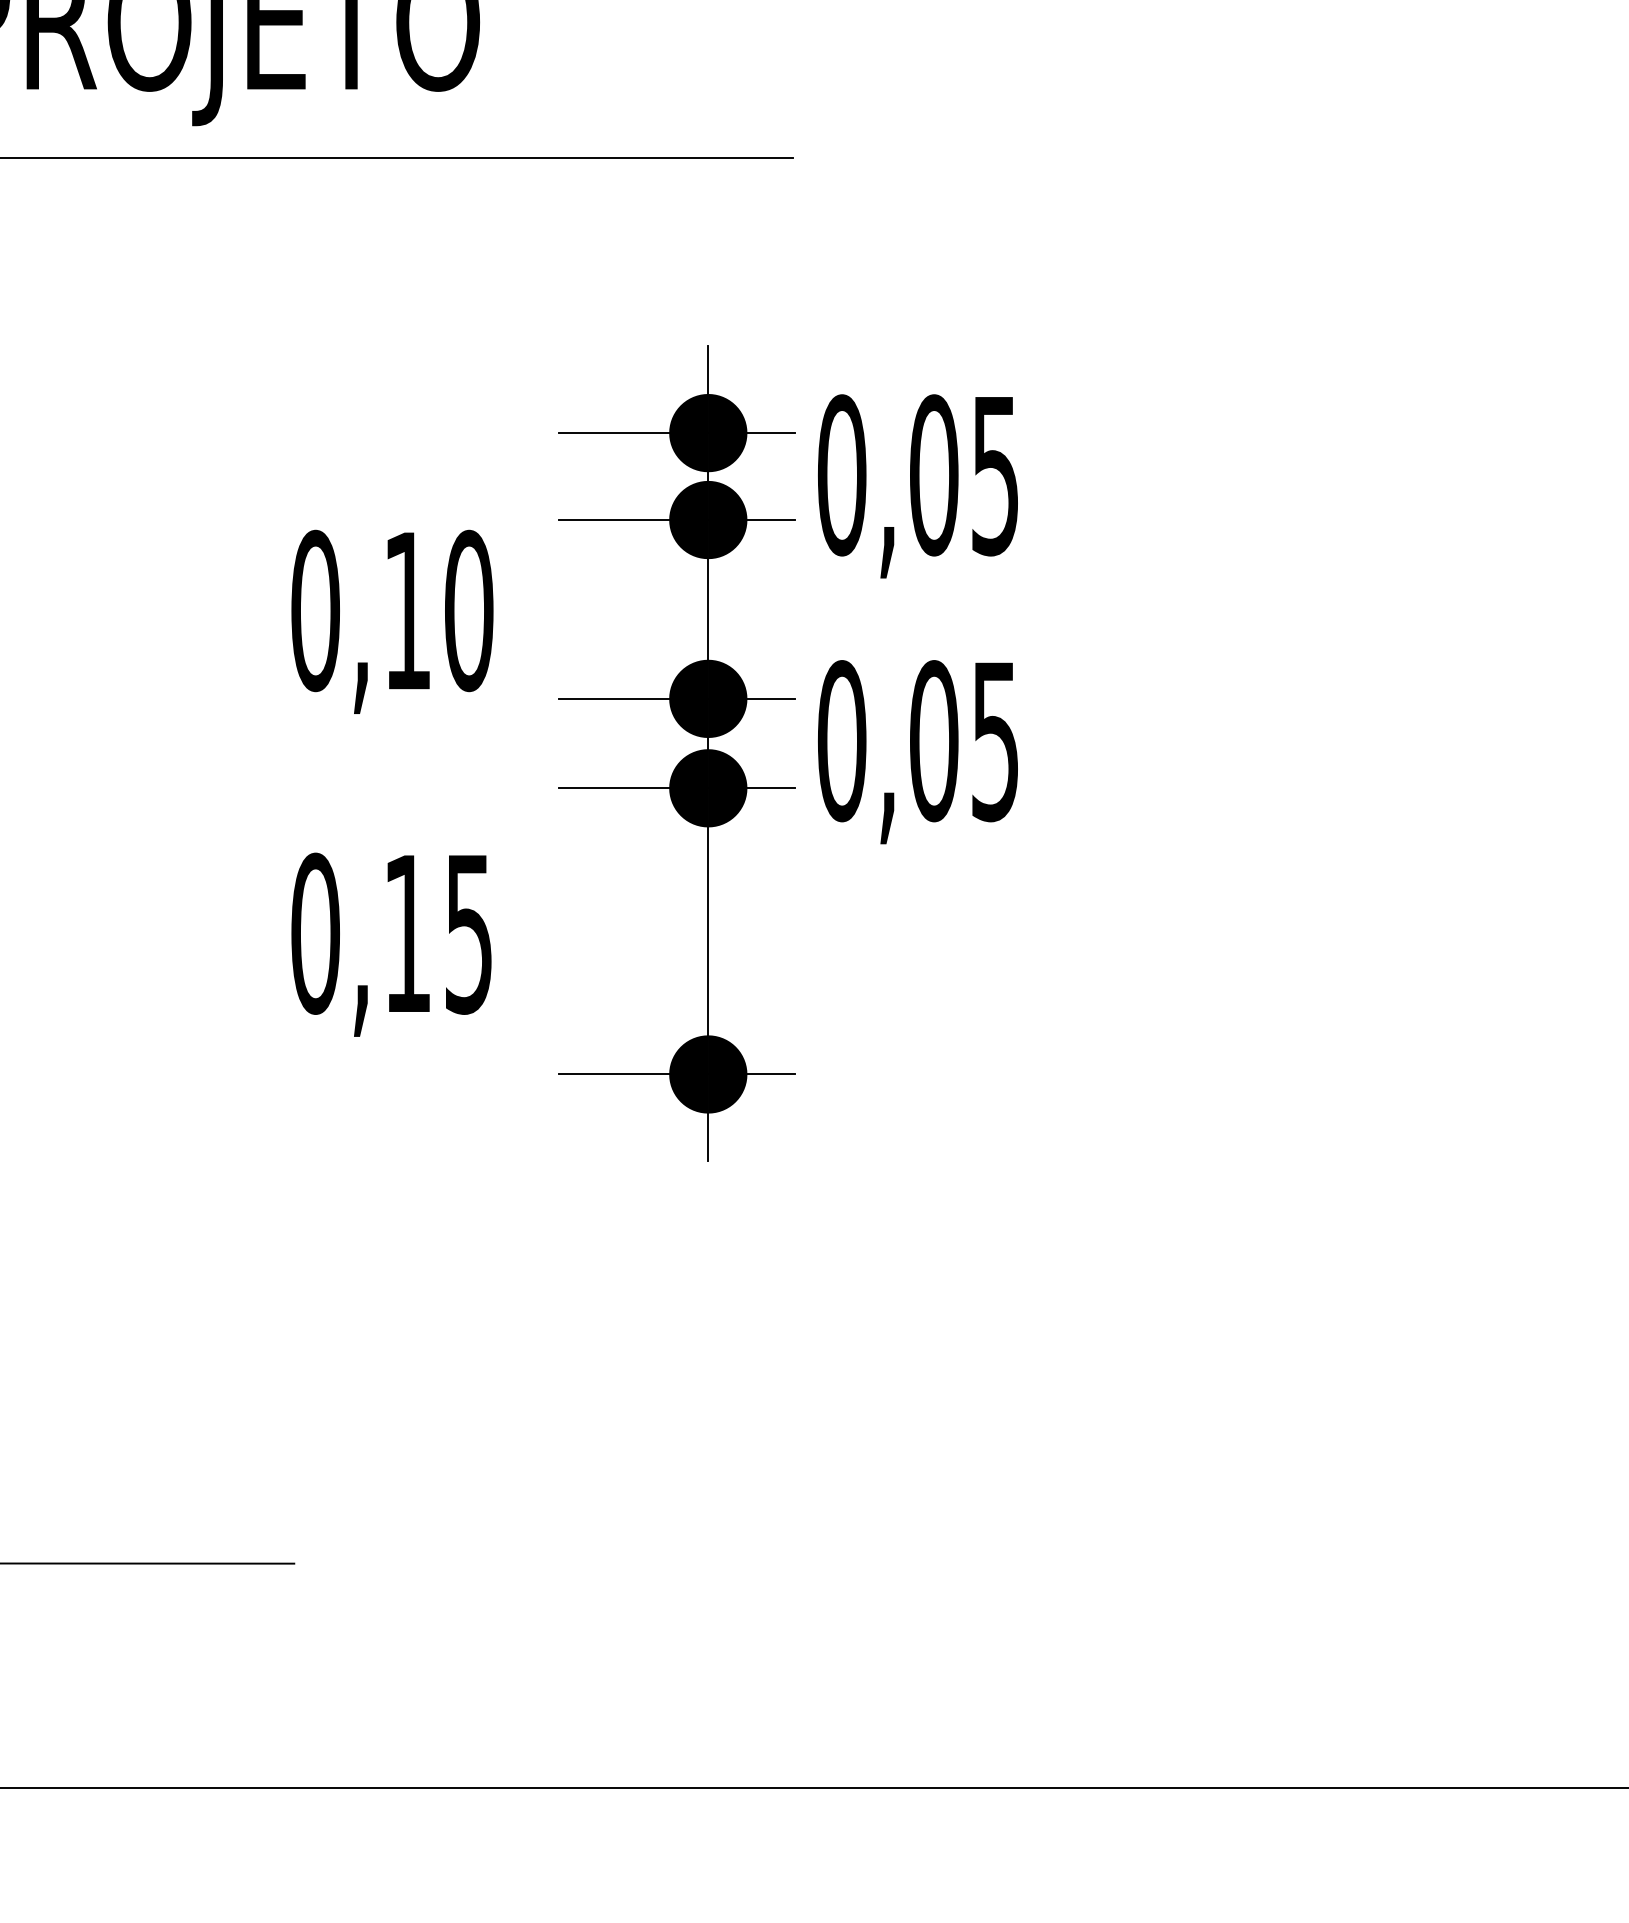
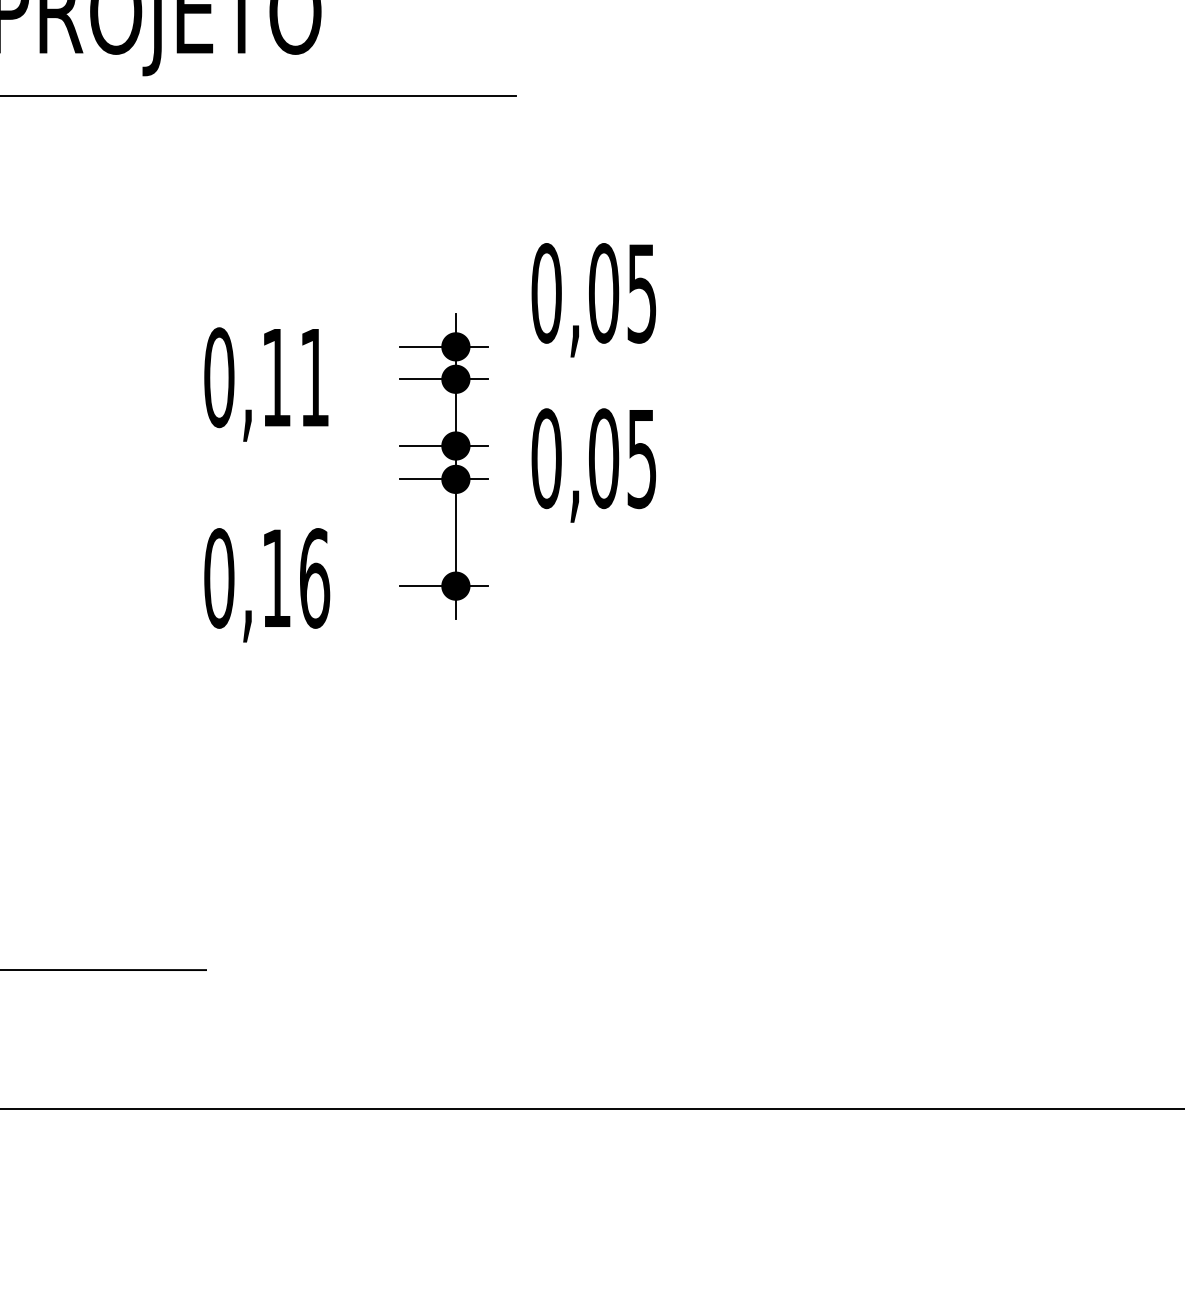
text: (468, 610) -> (314, 377), 0,10 -> 0,11
part: (677, 753) -> (444, 466), size x0.6
text: (470, 933) -> (315, 578), 0,15 -> 0,16

